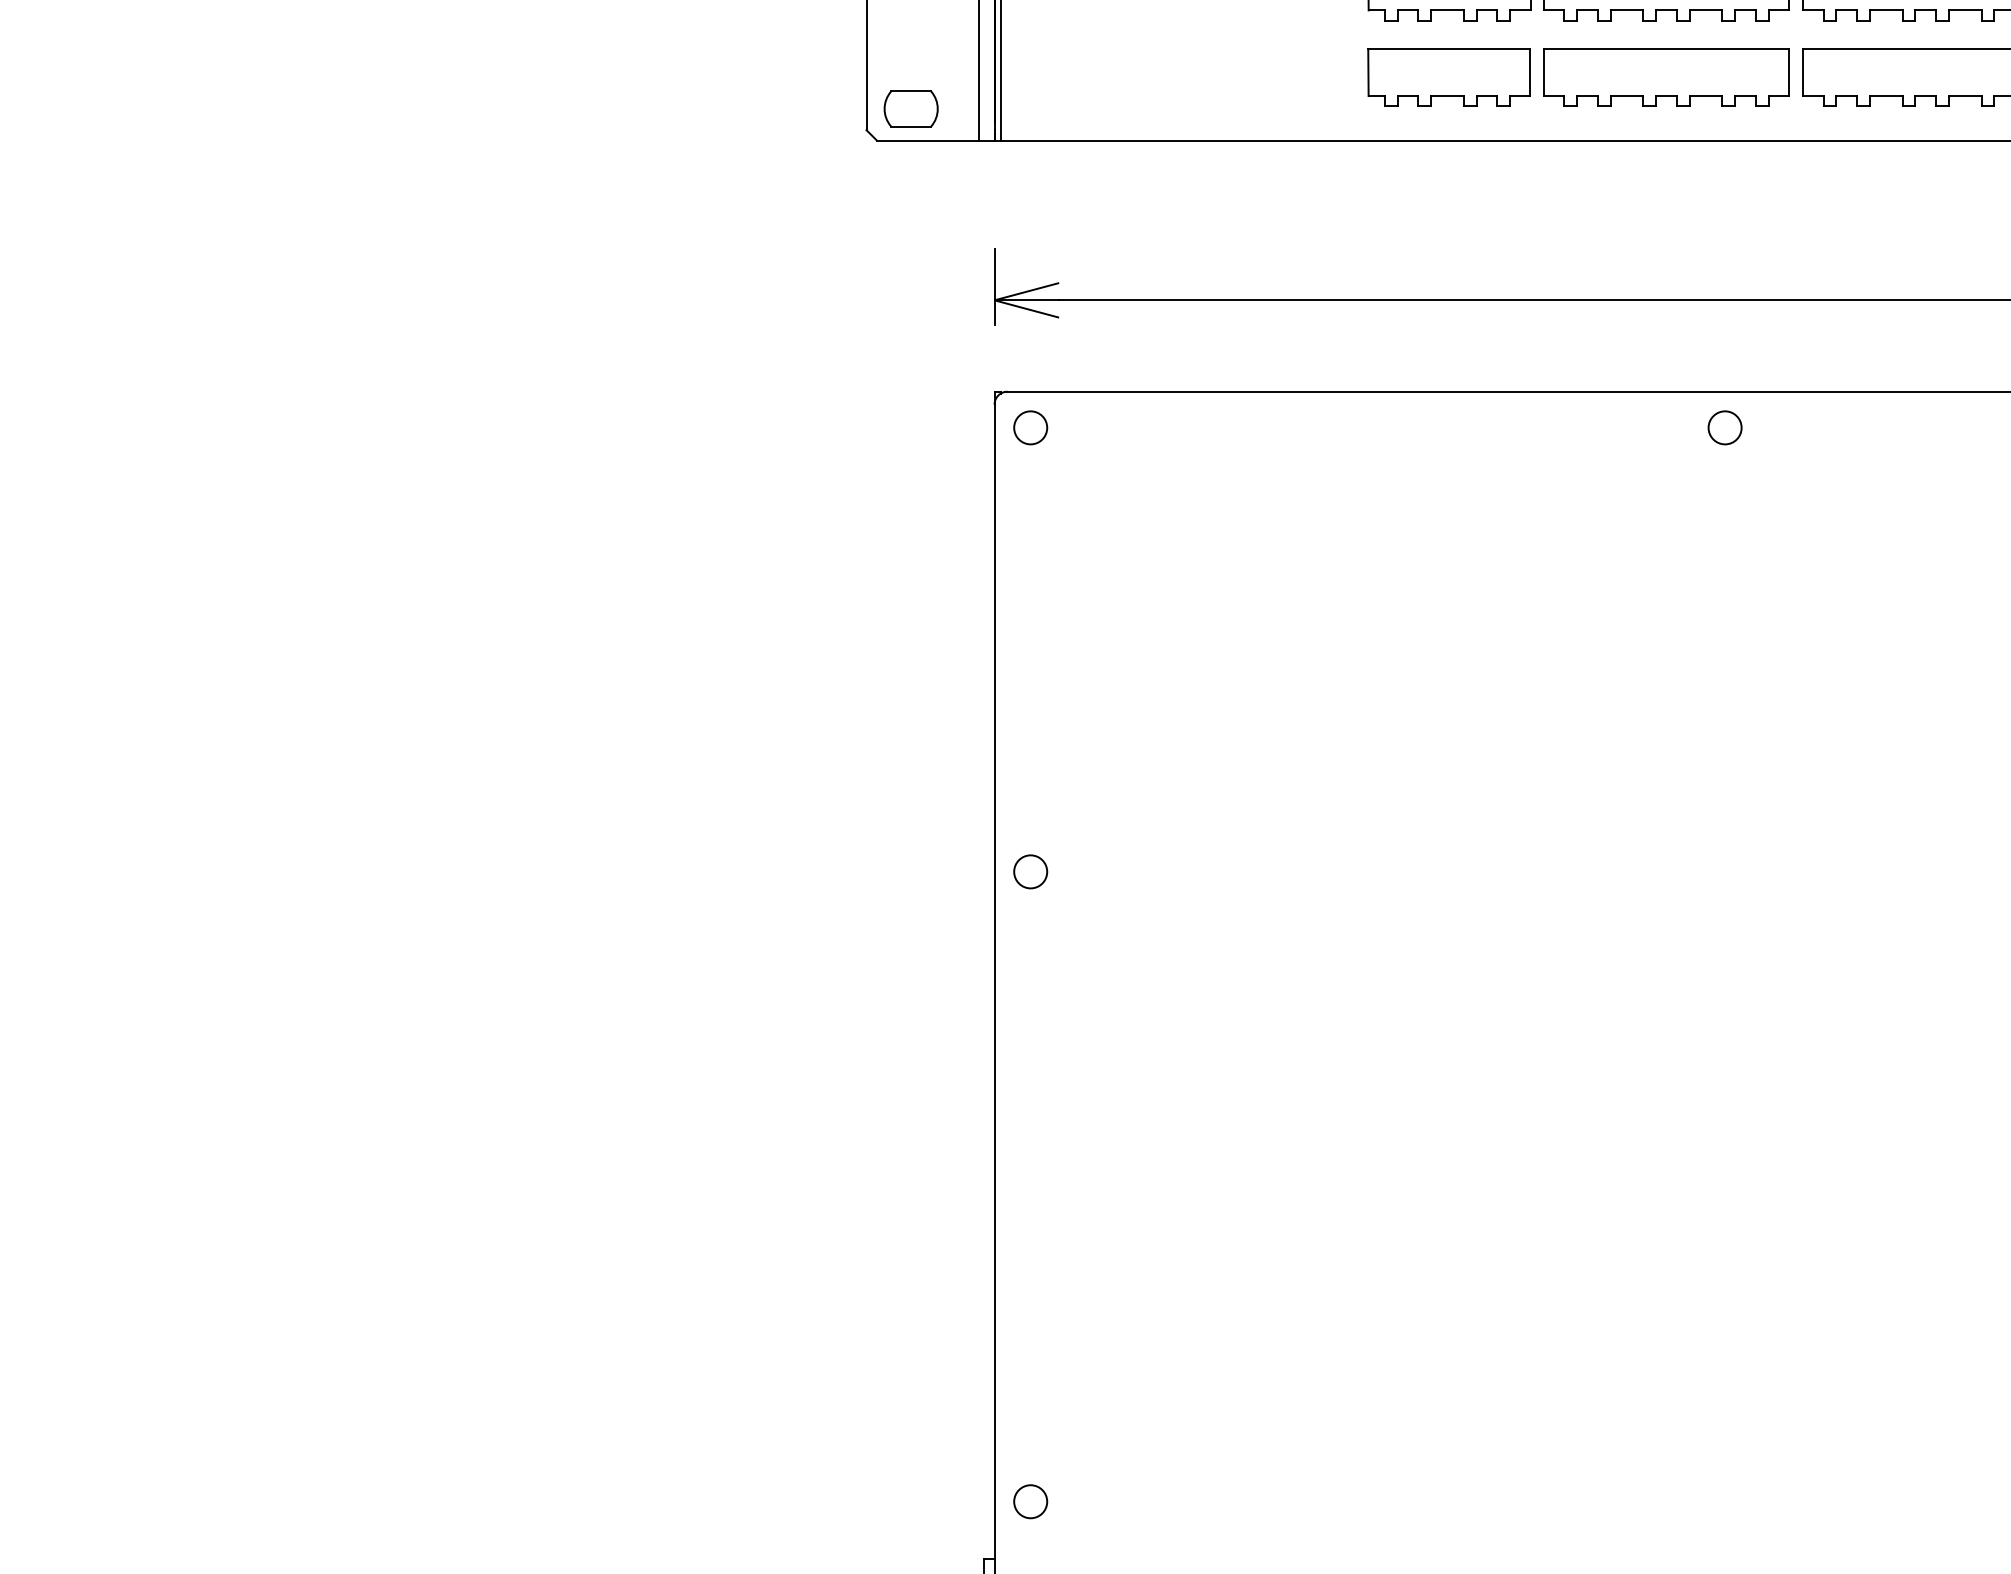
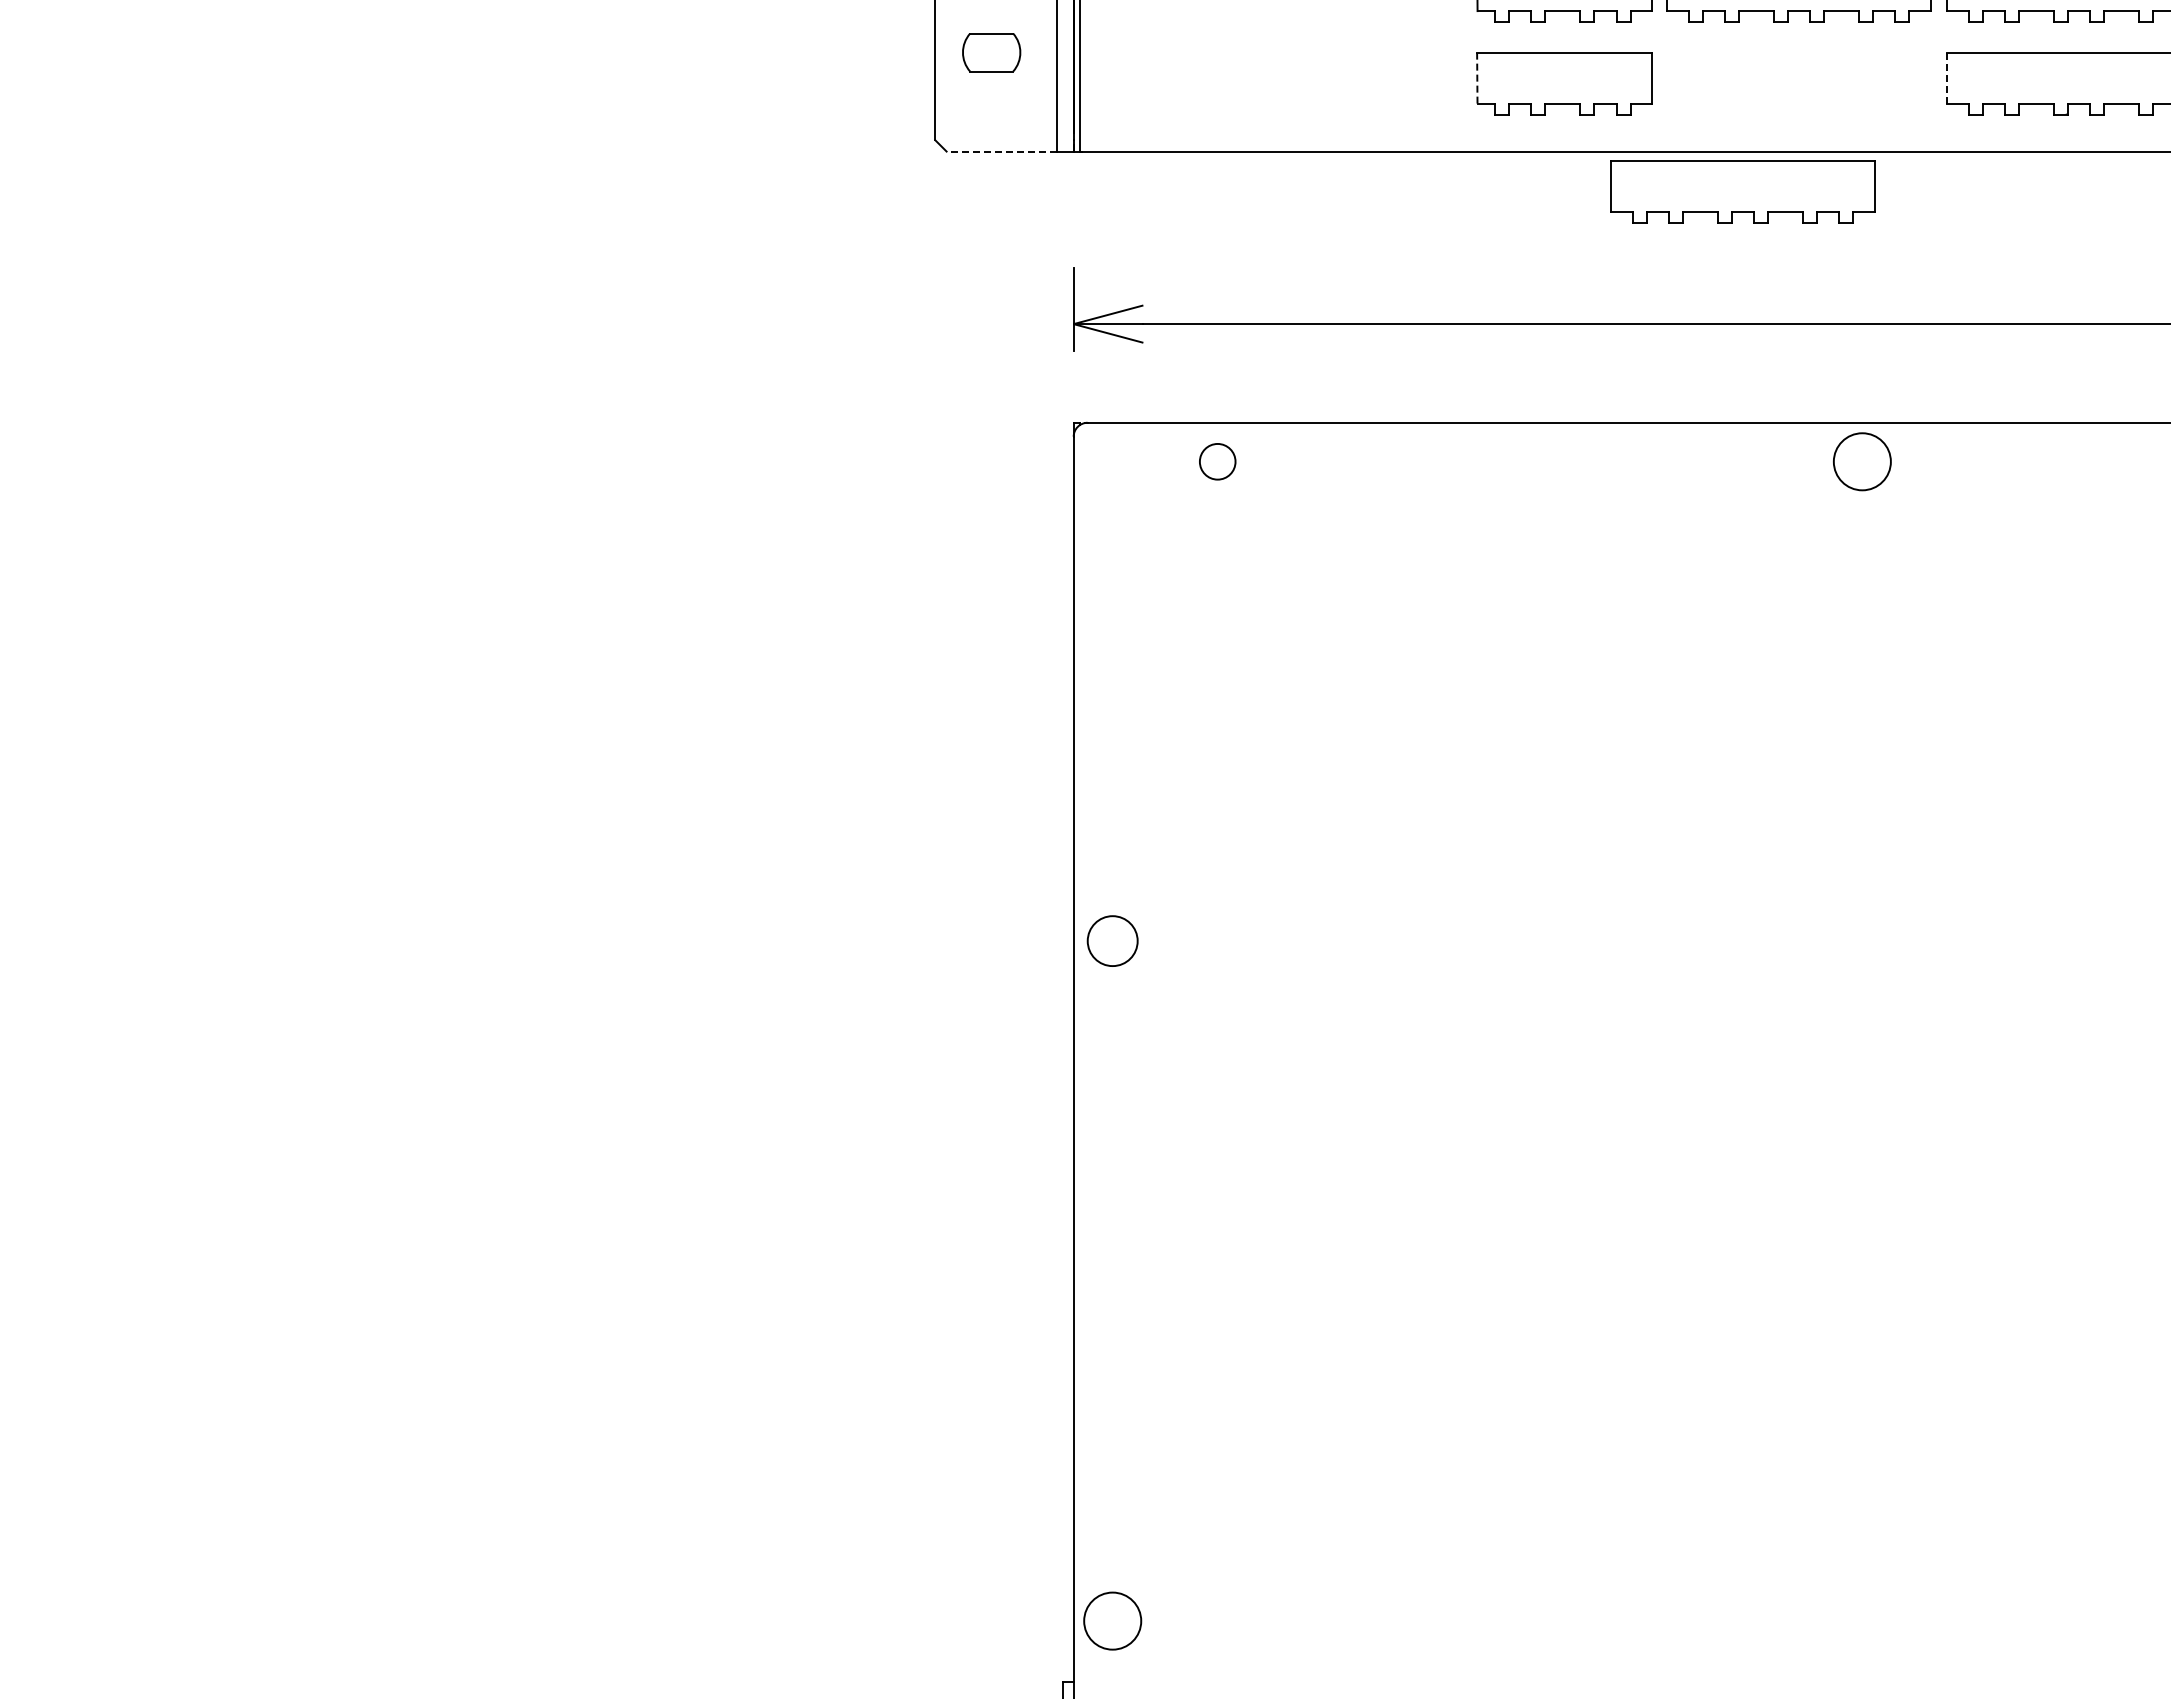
line: (1368, 71) -> (1477, 77), solid -> dashed
line: (1803, 71) -> (1946, 77), solid -> dashed
part: (1665, 77) -> (1742, 191), moved
part: (911, 108) -> (991, 52), moved
line: (927, 140) -> (1001, 151), solid -> dashed
circle: (1030, 427) -> (1217, 461), moved
circle: (1725, 427) -> (1862, 461), size x1.6
circle: (1030, 871) -> (1112, 940), size x1.4
circle: (1030, 1501) -> (1112, 1620), size x1.6

